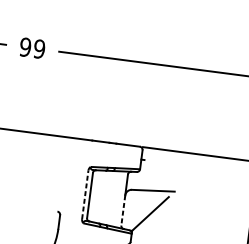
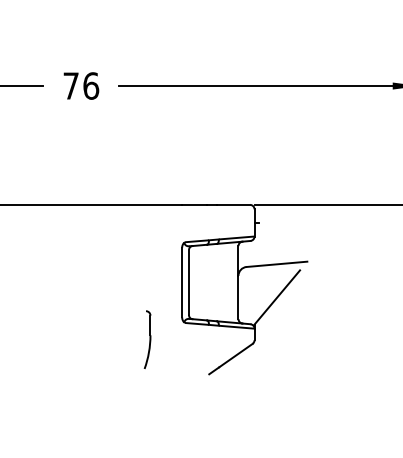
text: (32, 47) -> (81, 85), 99 -> 76
line: (85, 194) -> (182, 282), dashed -> solid
line: (123, 210) -> (238, 297), dashed -> solid

